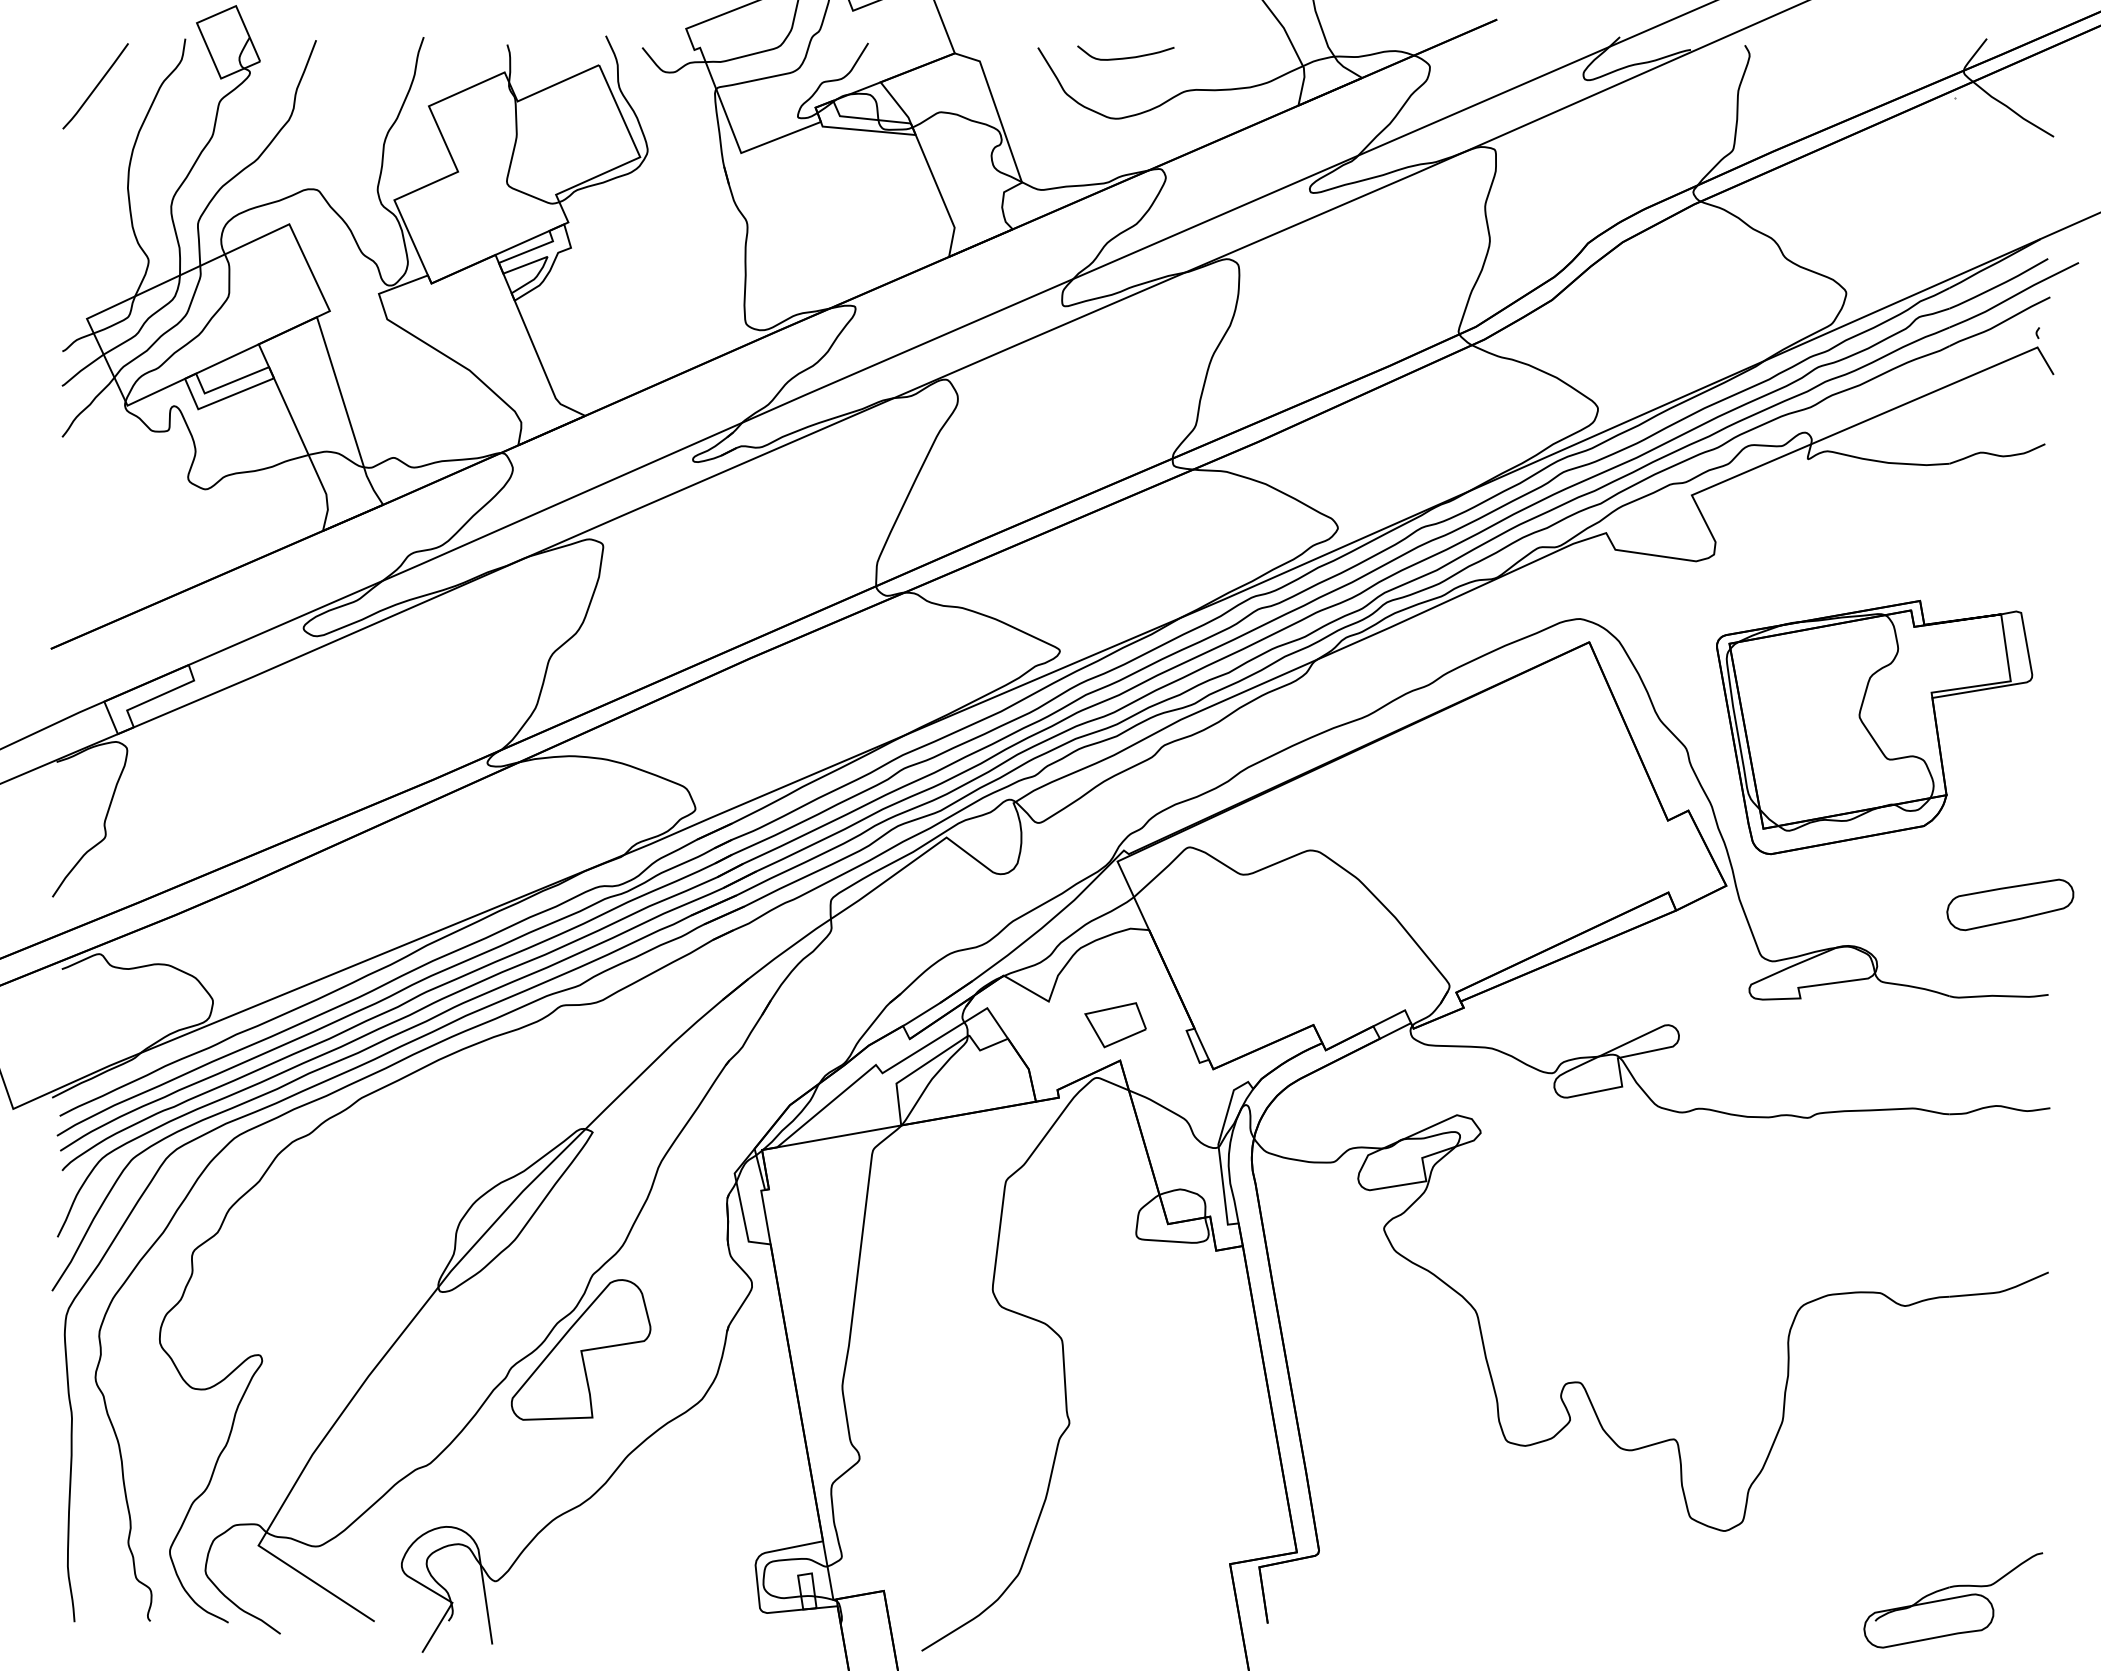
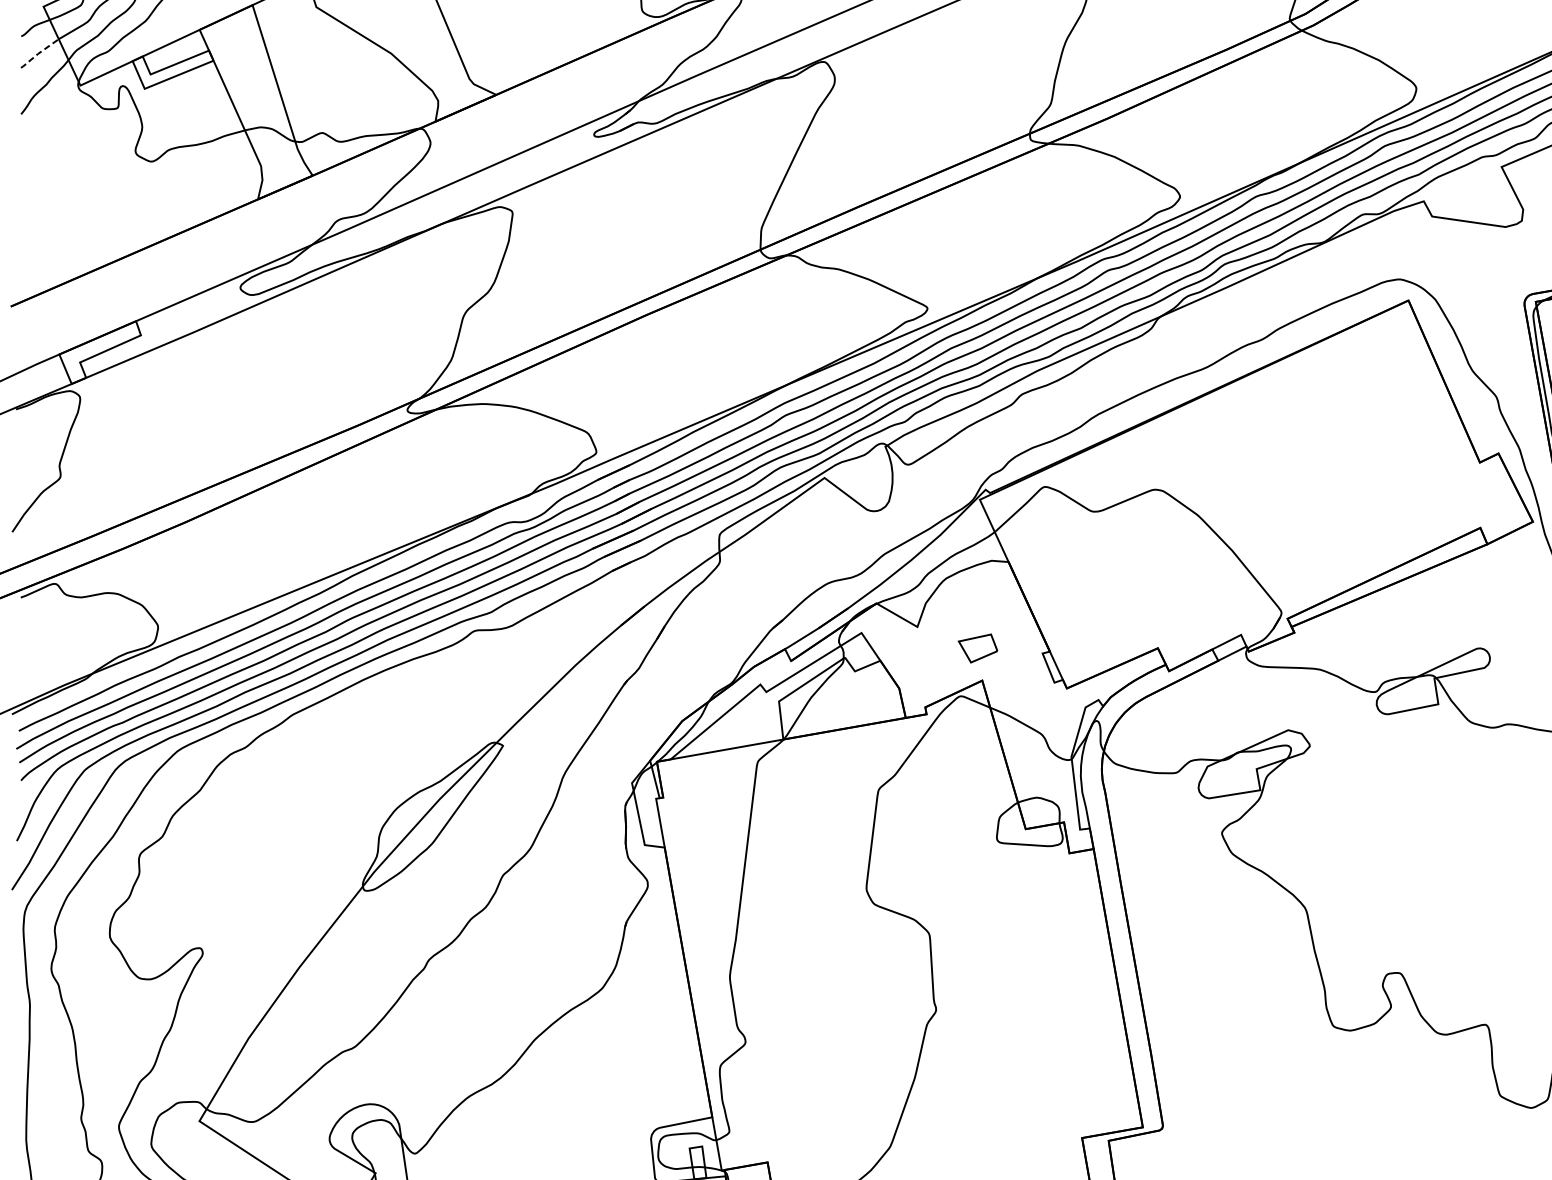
line: (81, 370) -> (38, 53), solid -> dashed
part: (1115, 1025) -> (978, 648), size x0.7
part: (581, 1349) -> (492, 943), removed

